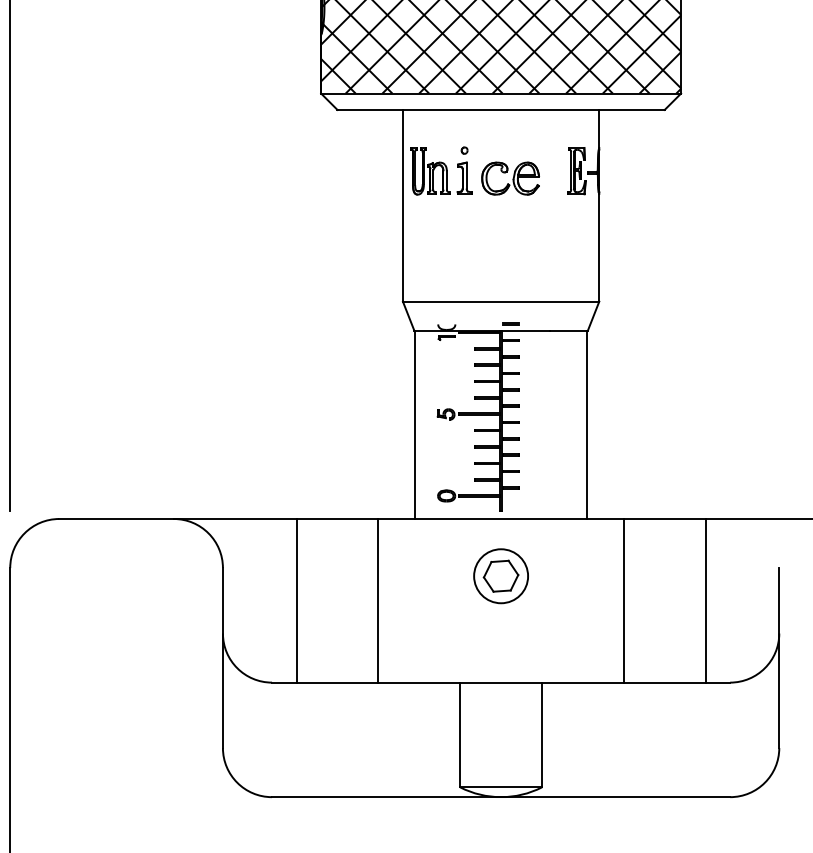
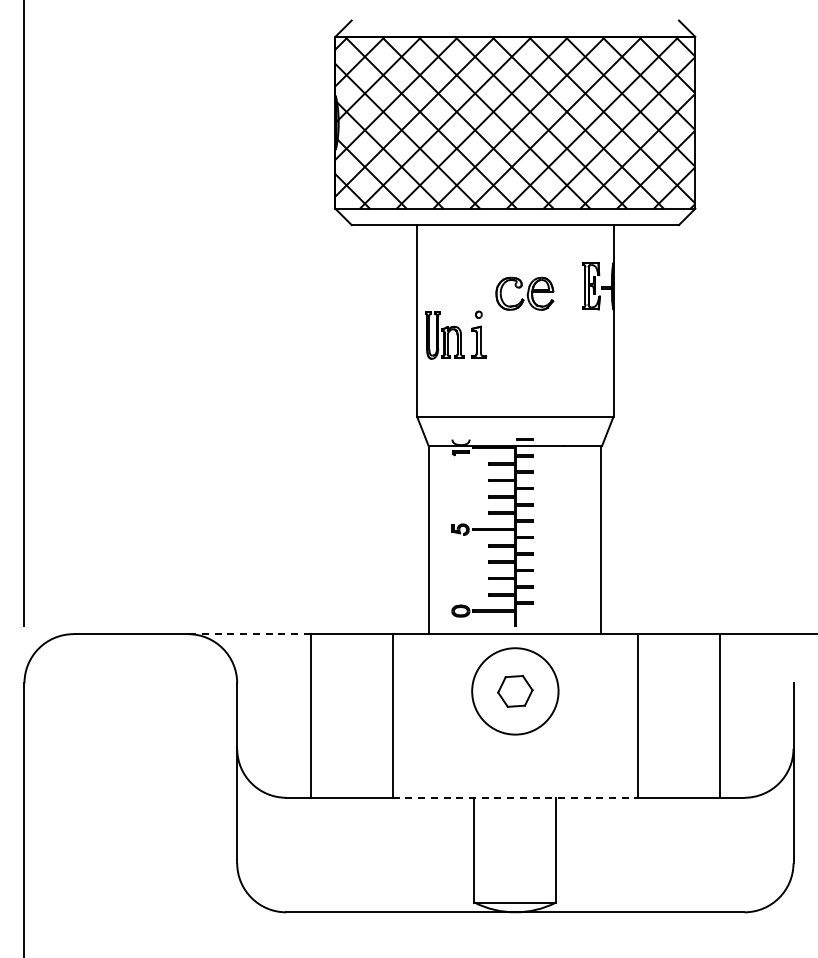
part: (442, 170) -> (456, 334), moved
line: (234, 519) -> (248, 634), solid -> dashed
circle: (501, 576) -> (515, 691), size x1.6
line: (501, 682) -> (515, 797), solid -> dashed

